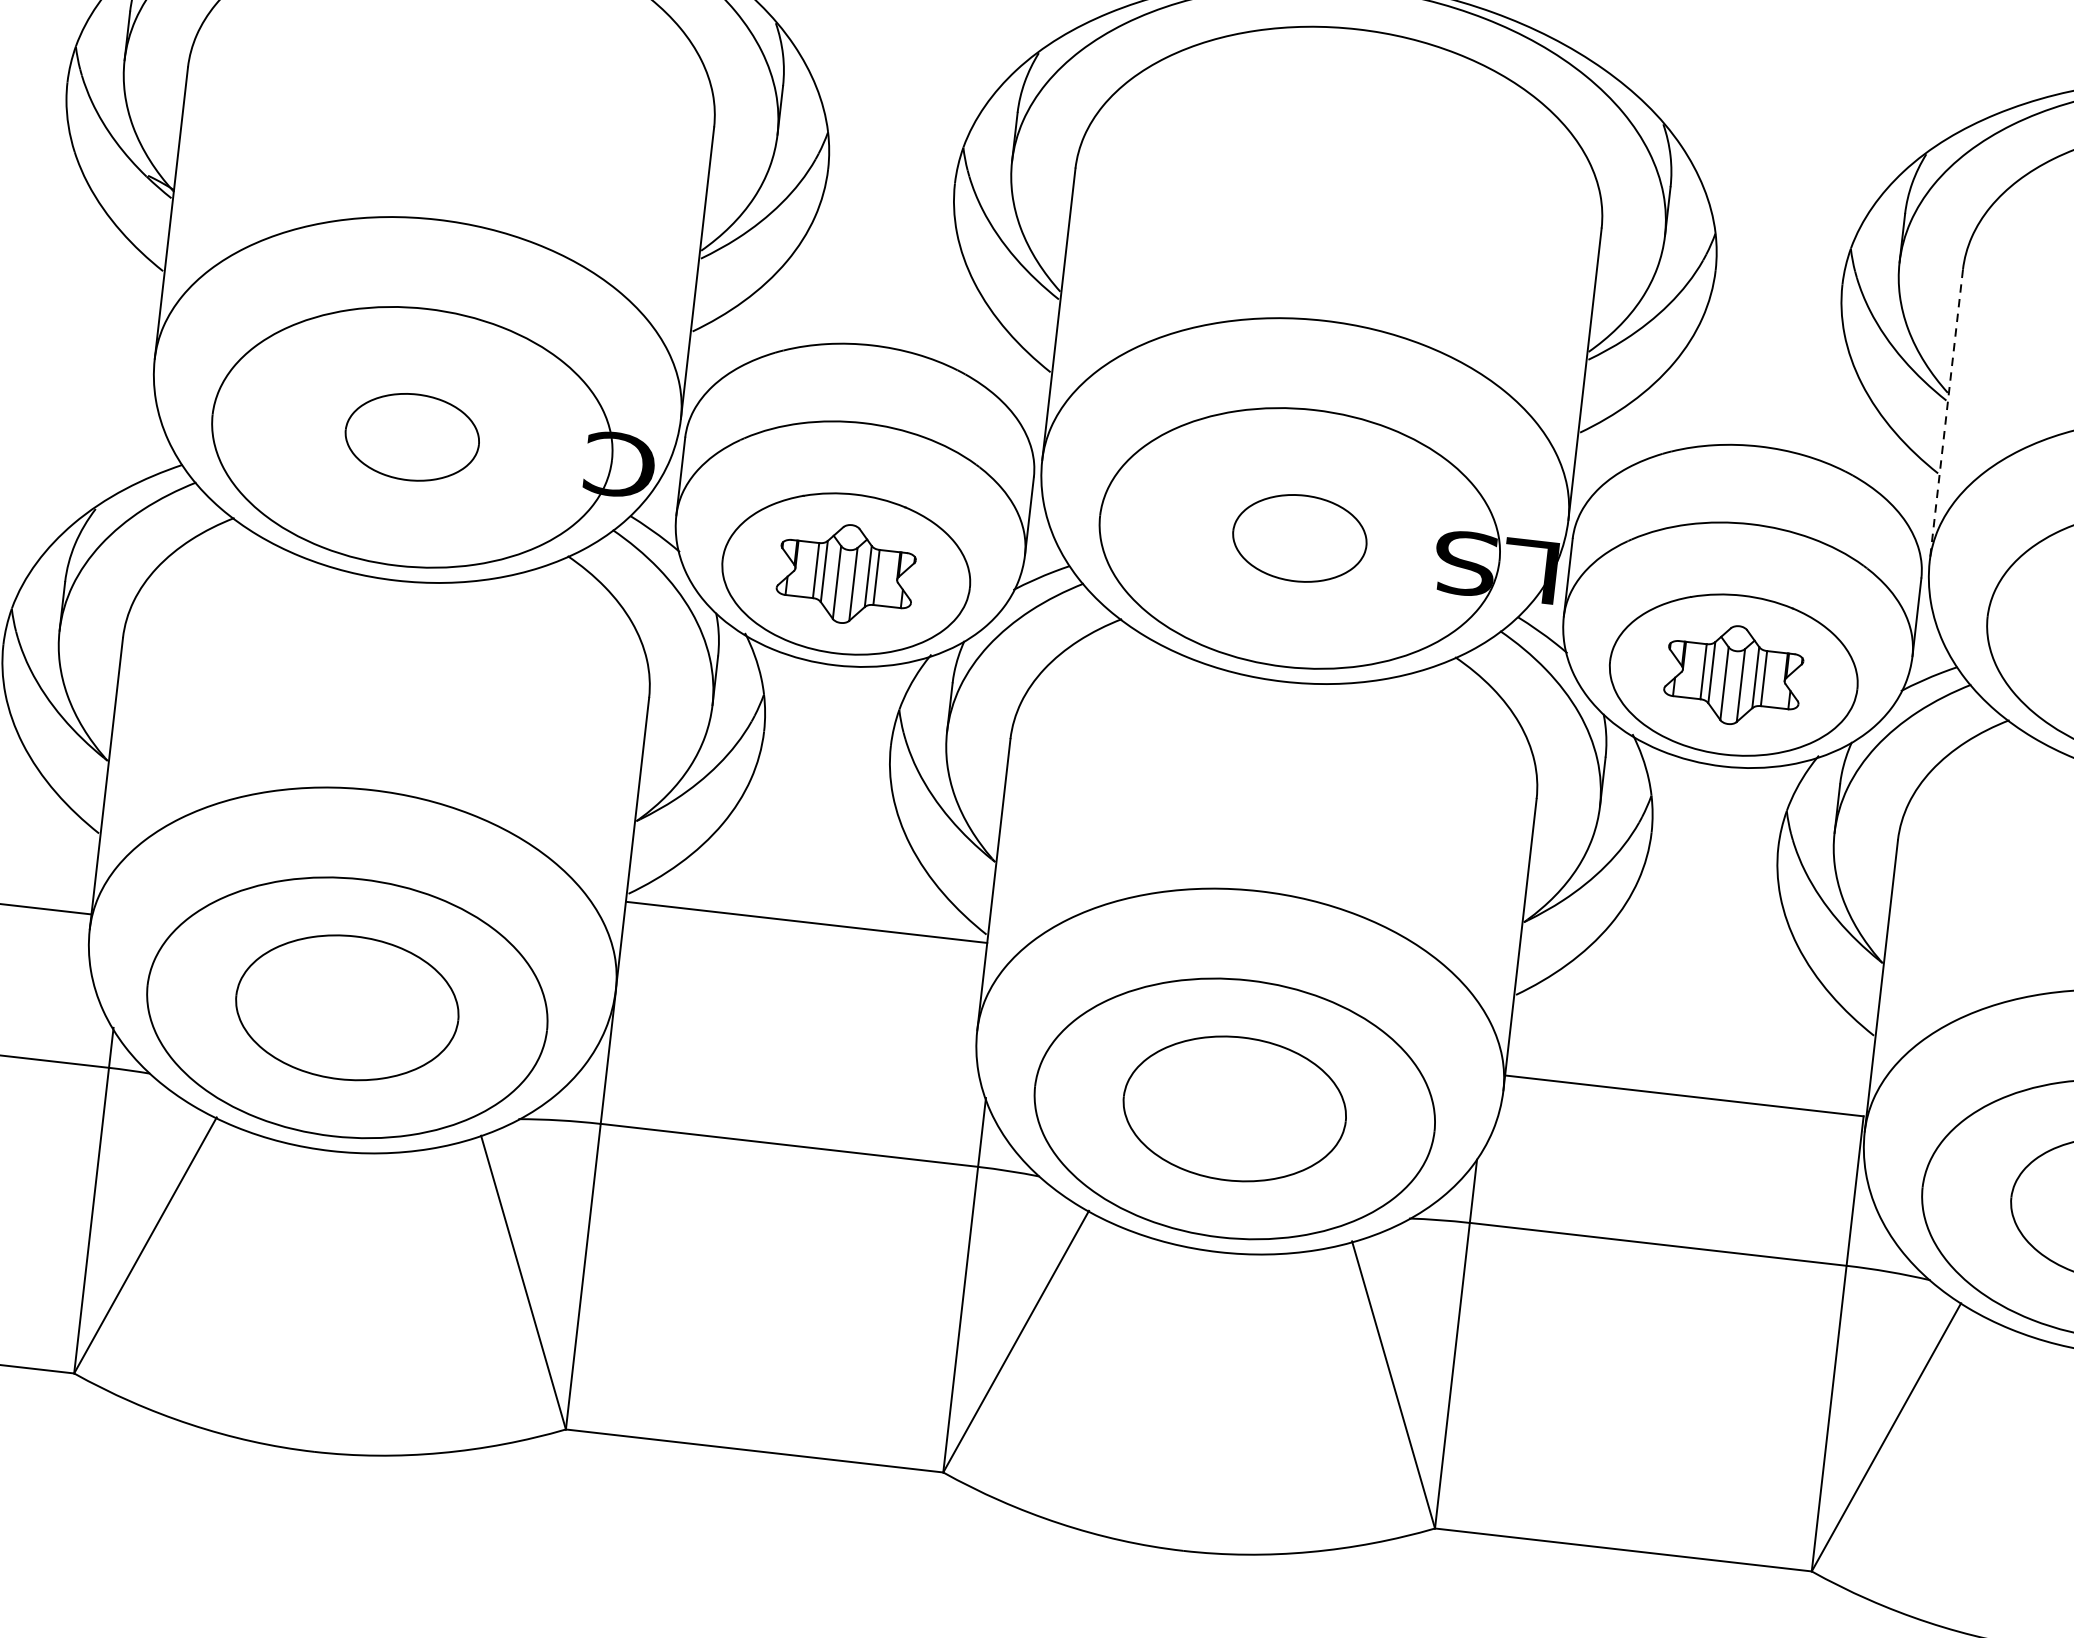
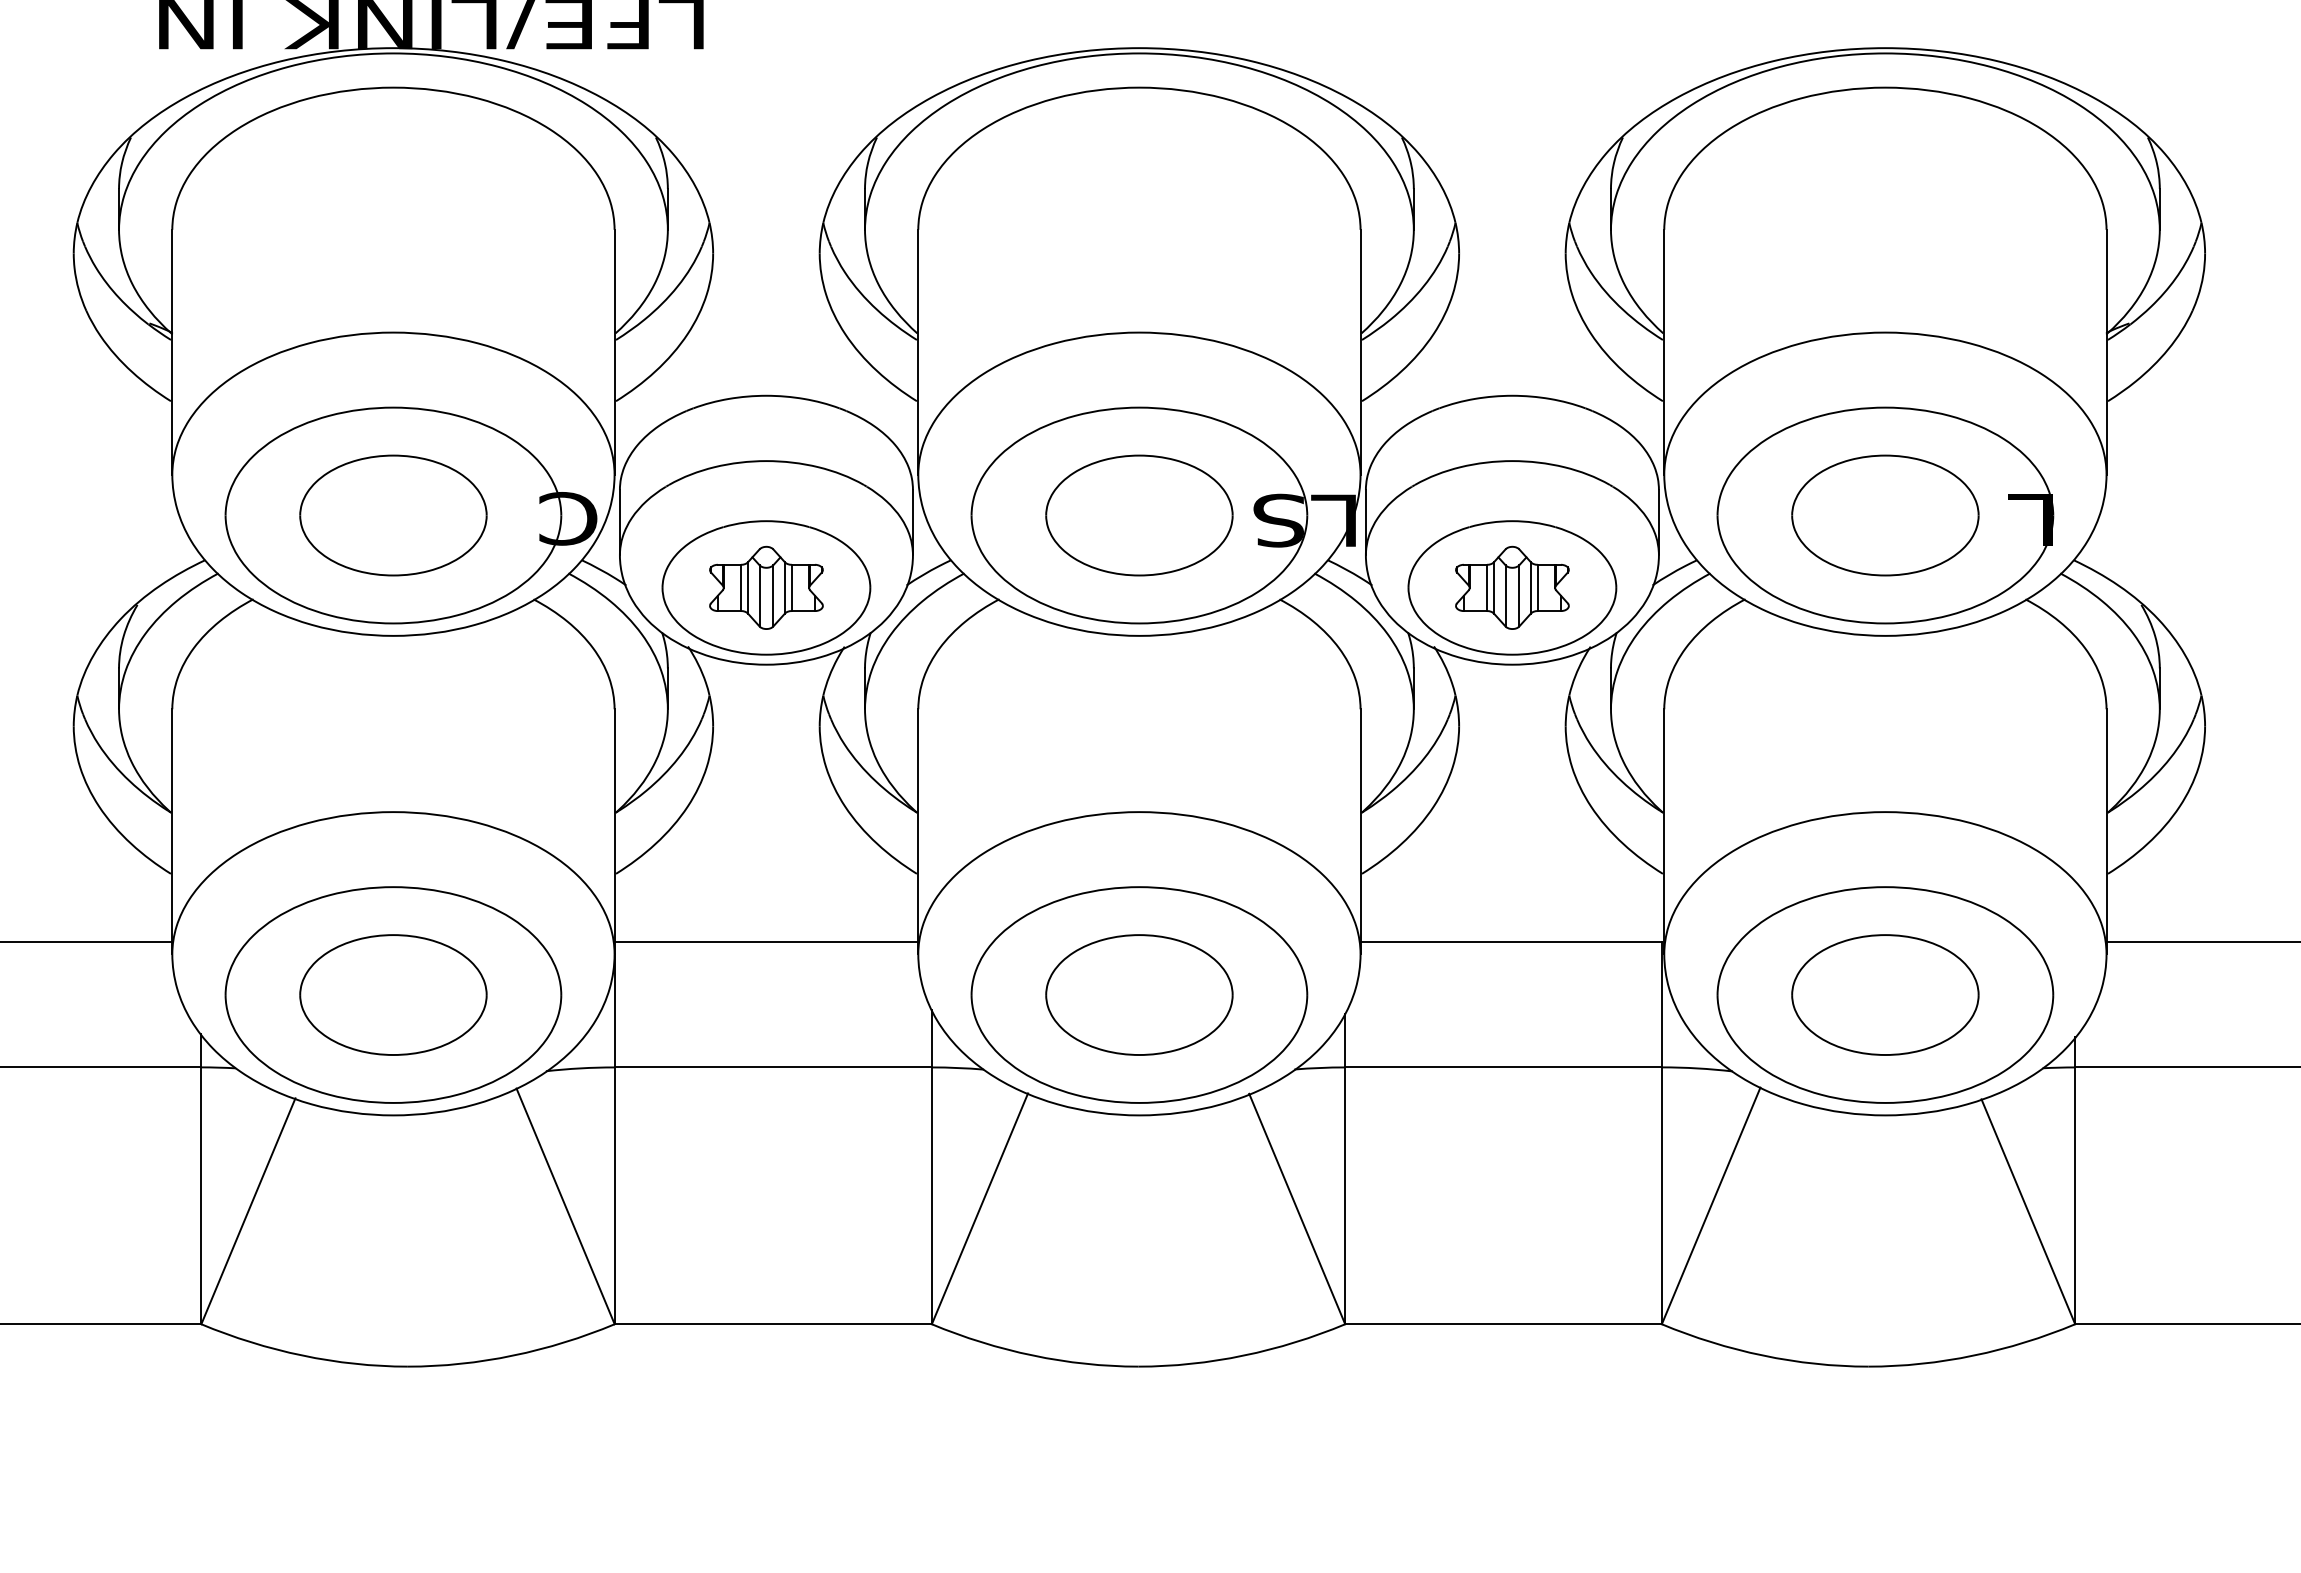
line: (1946, 415) -> (1664, 352), dashed -> solid
part: (412, 437) -> (393, 515), size x1.67
part: (1299, 538) -> (1139, 515), size x1.67
line: (806, 922) -> (766, 941), moved

